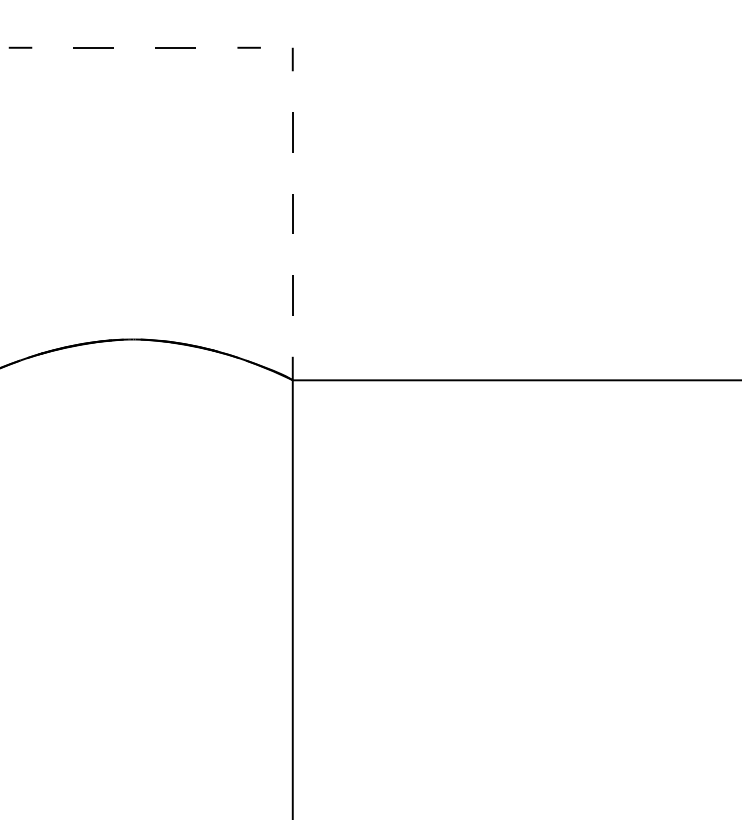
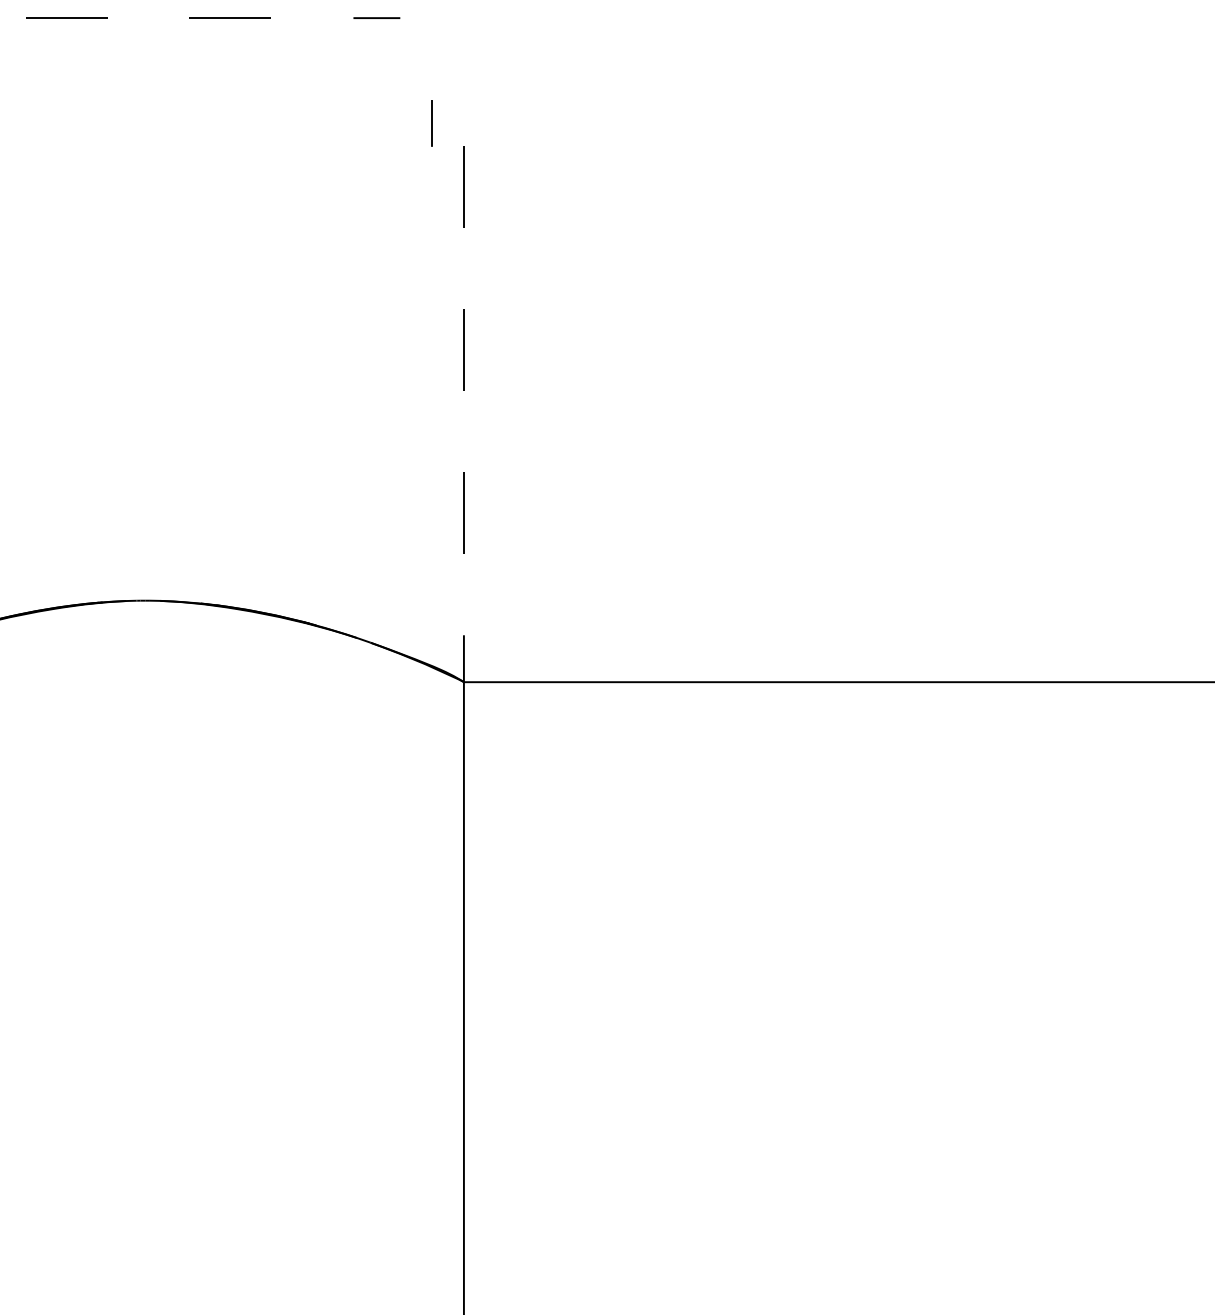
line: (292, 59) -> (431, 123), moved

